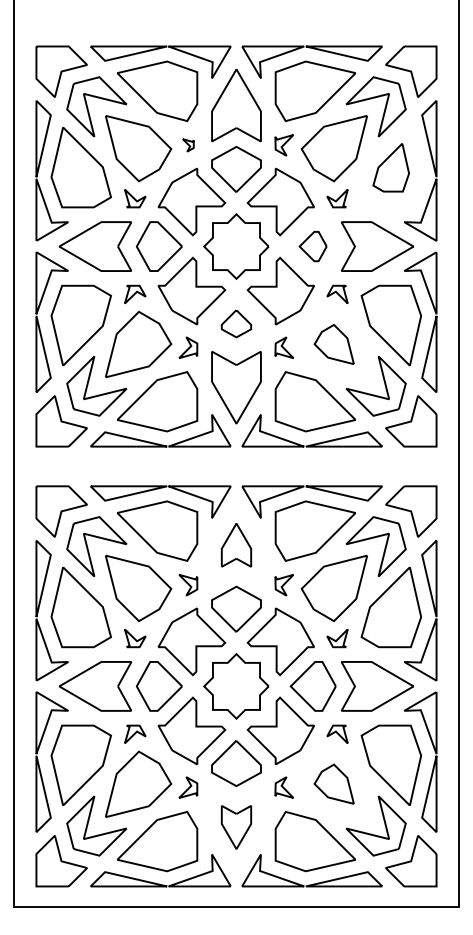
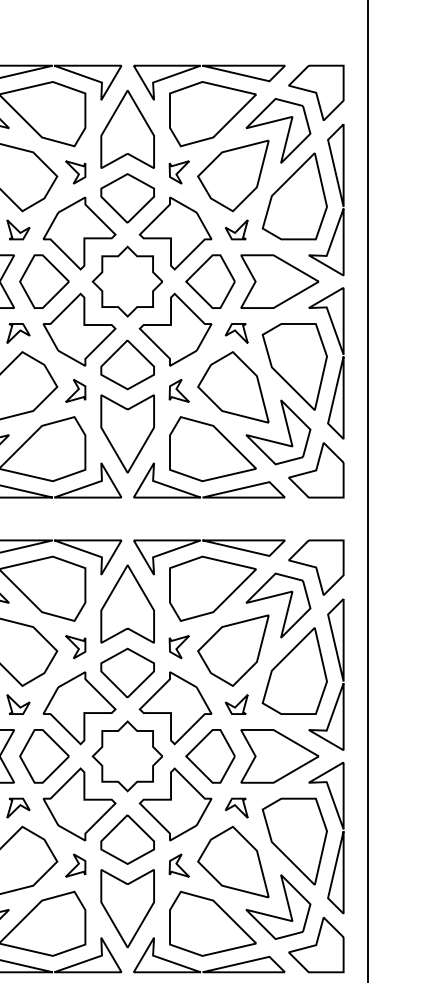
part: (188, 145) -> (75, 172), size x1.67
part: (390, 167) -> (293, 196), size x1.67
part: (312, 246) -> (209, 281), size x1.67
part: (236, 323) -> (127, 364), size x1.67
part: (333, 344) -> (232, 387), size x1.67
part: (236, 544) -> (127, 603), size x1.67
part: (333, 783) -> (232, 861), size x1.67
part: (236, 827) -> (127, 908), size x1.67

